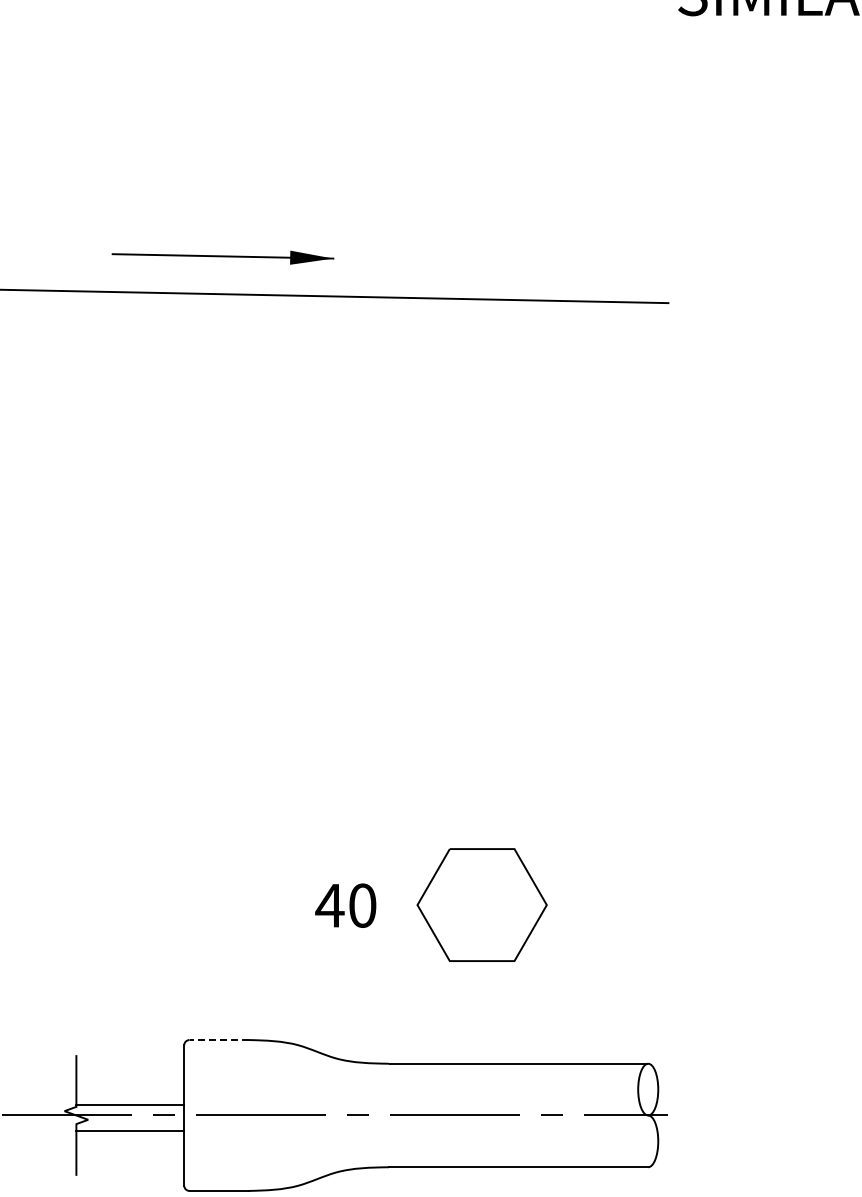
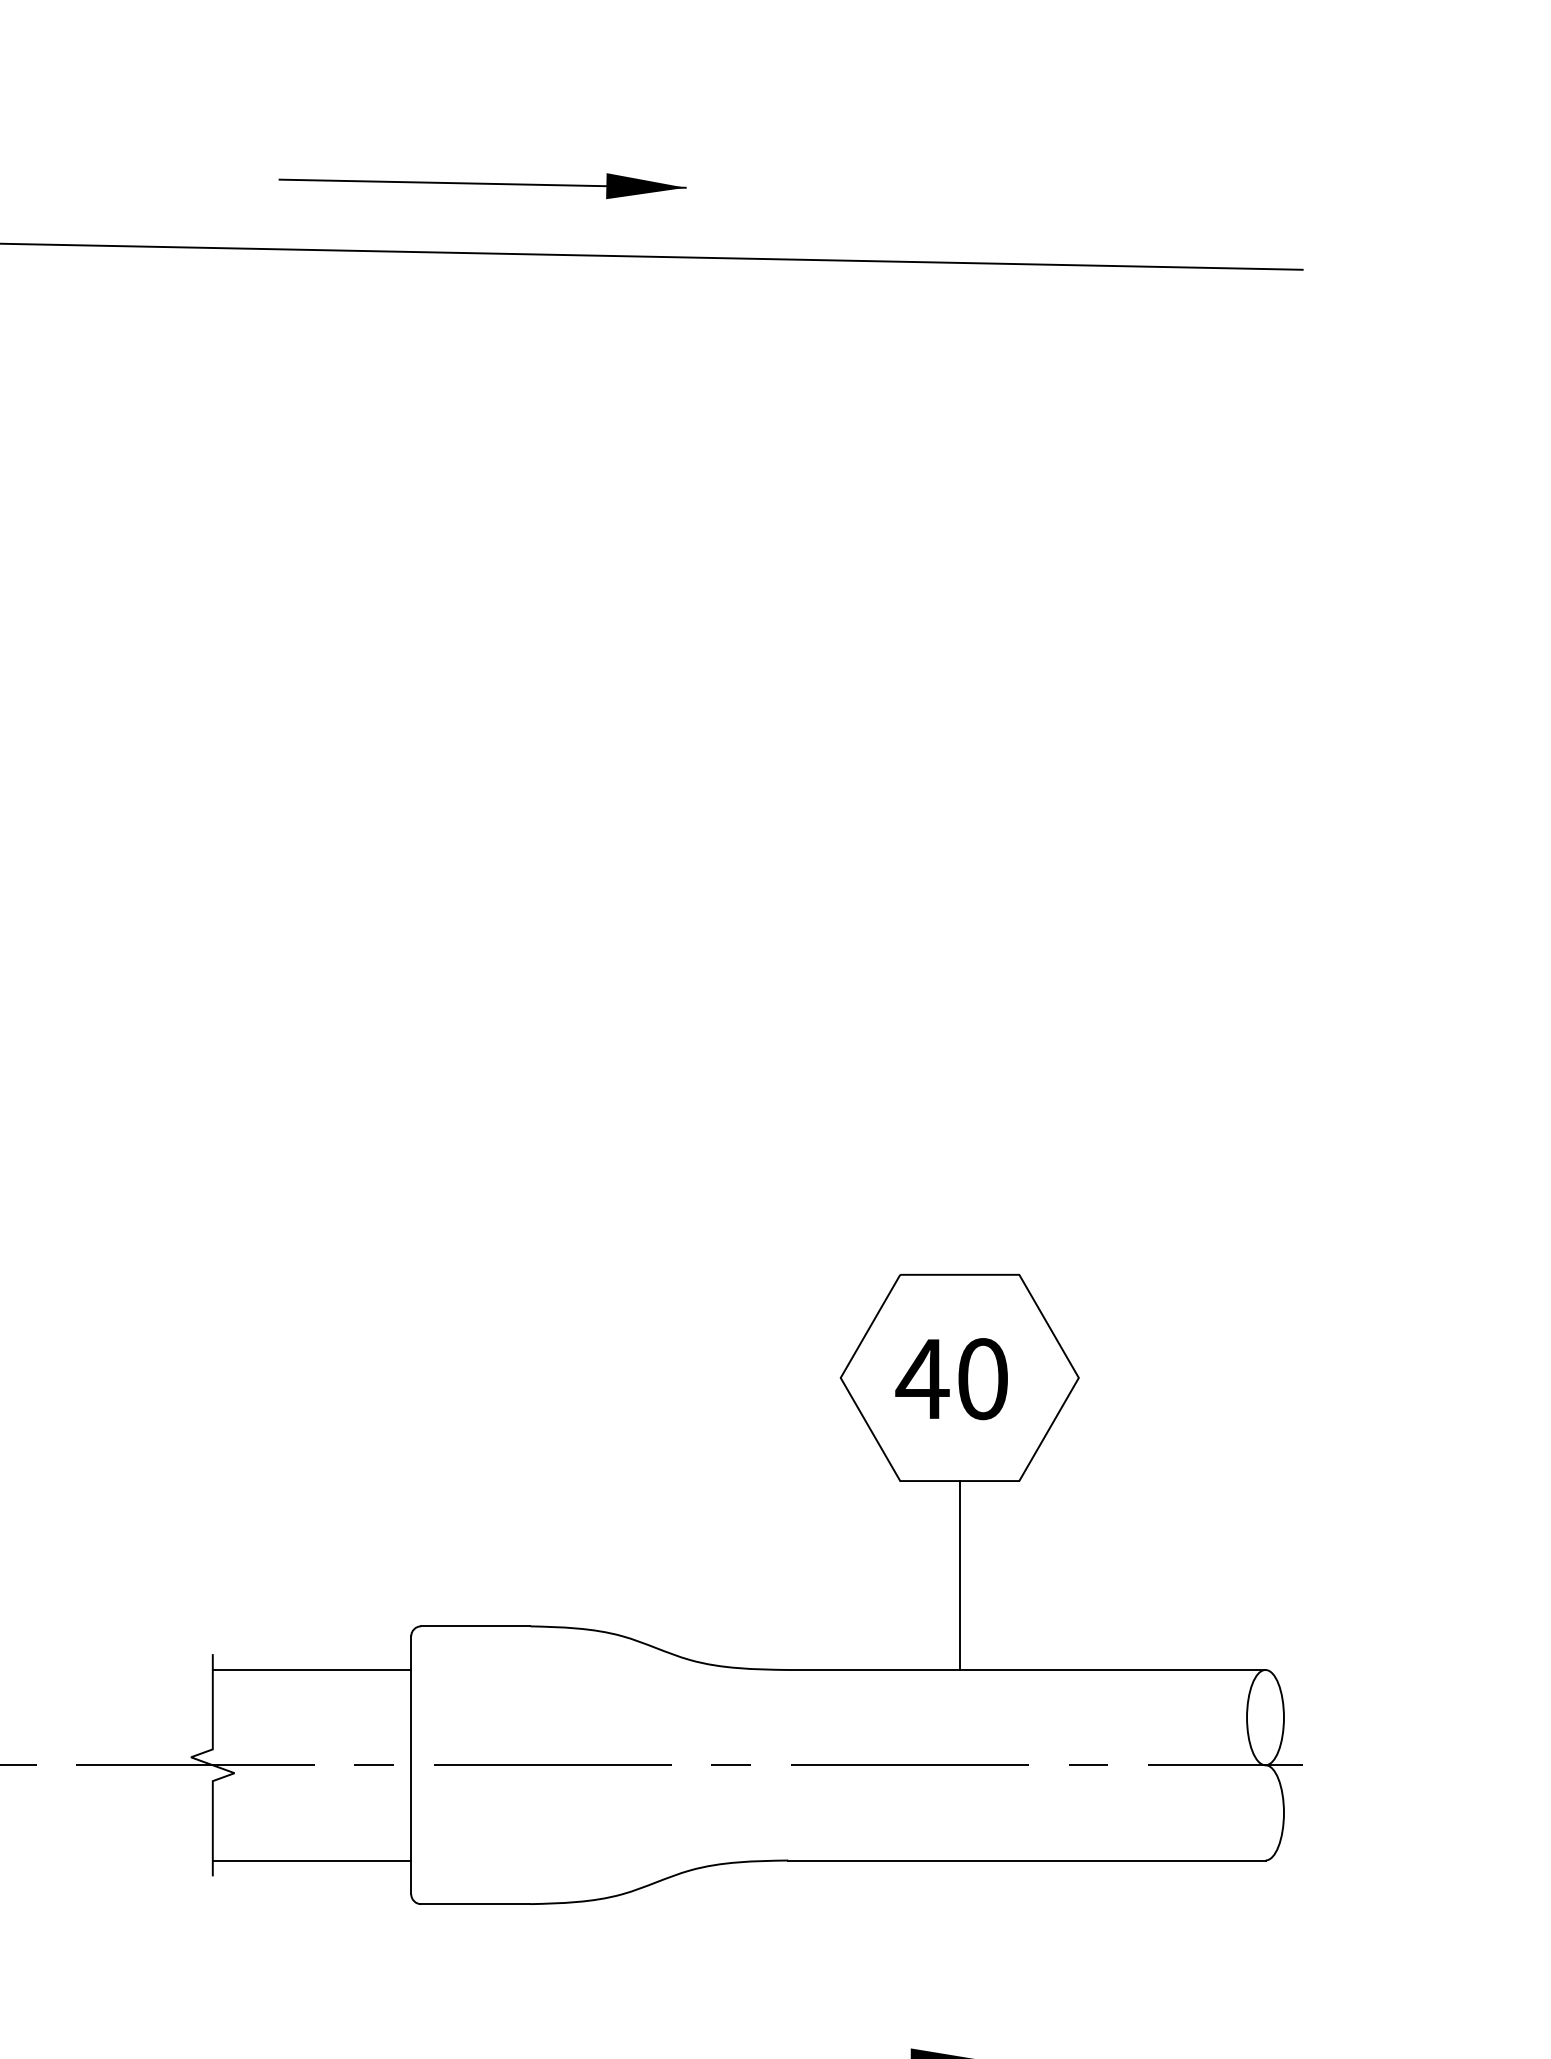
text: (345, 905) -> (951, 1378), moved
line: (482, 1012) -> (960, 1575), added
line: (219, 1040) -> (476, 1627), dashed -> solid
line: (130, 1104) -> (312, 1669), moved
line: (130, 1131) -> (312, 1860), moved

